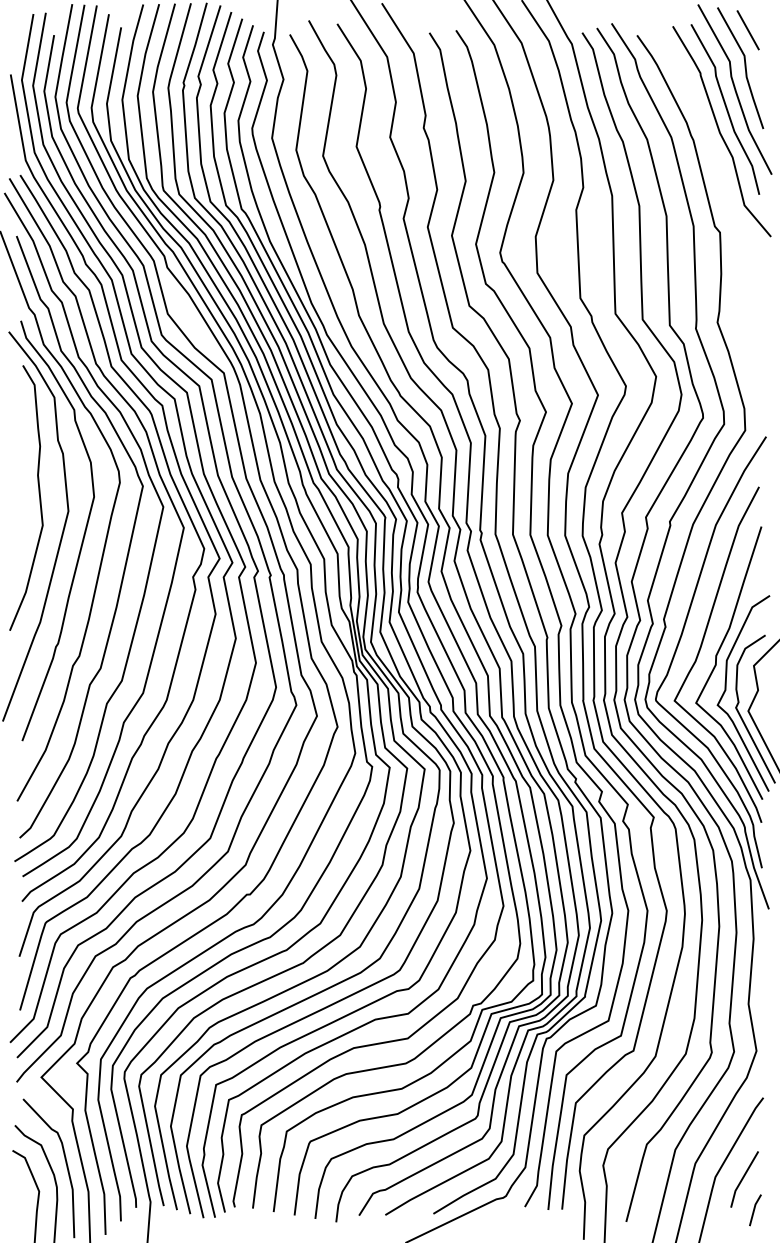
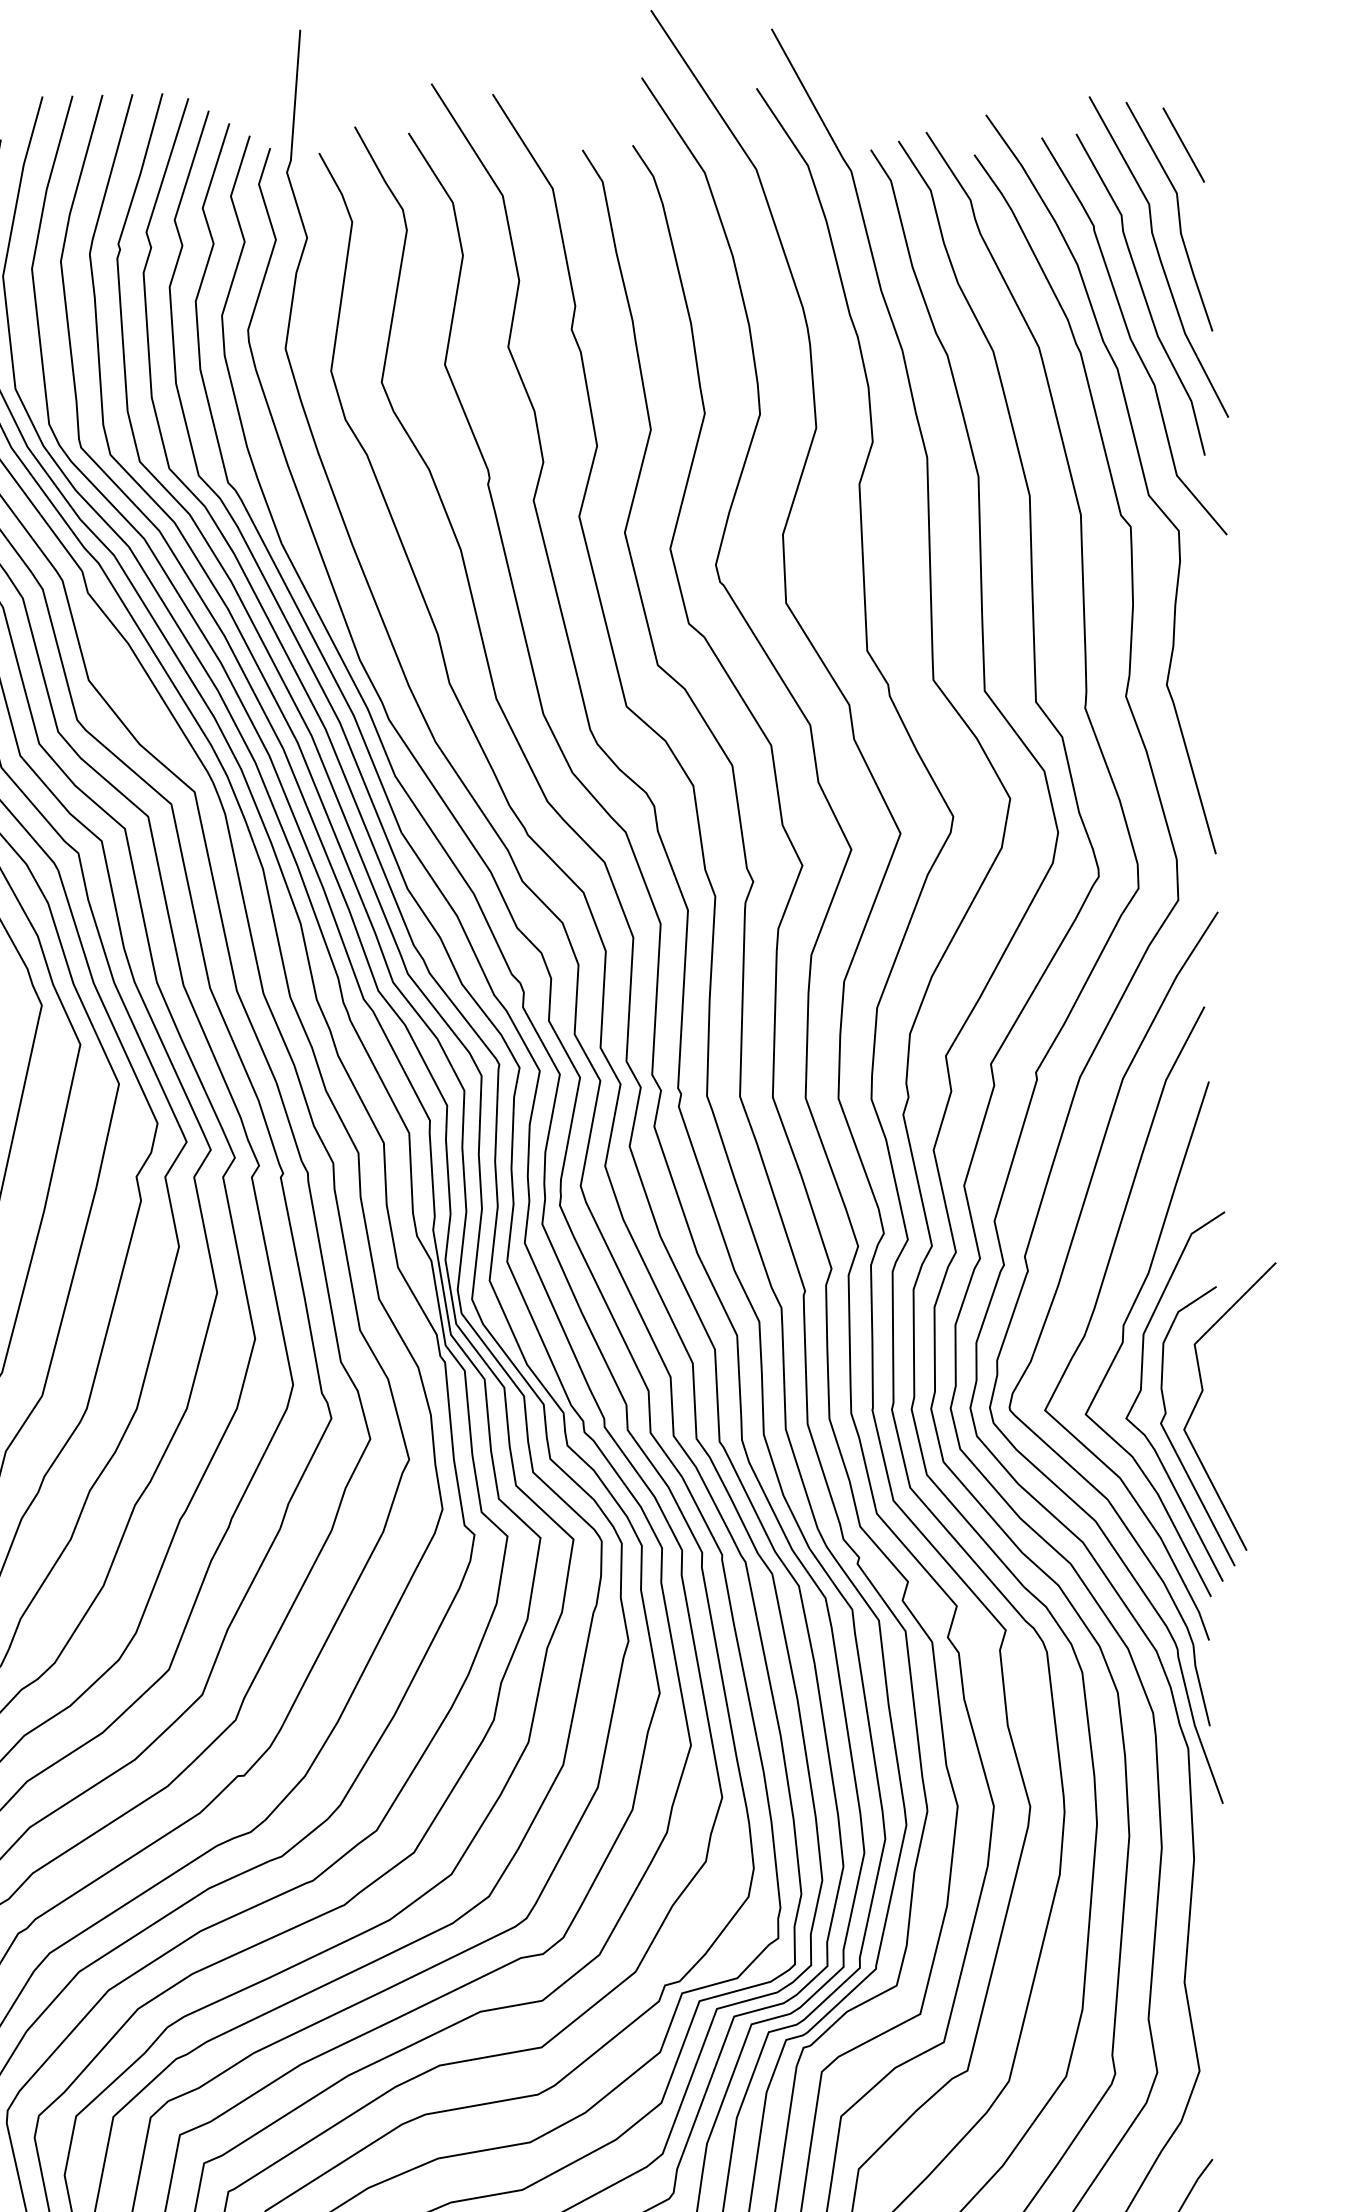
curve: (725, 204) -> (1141, 473), added

